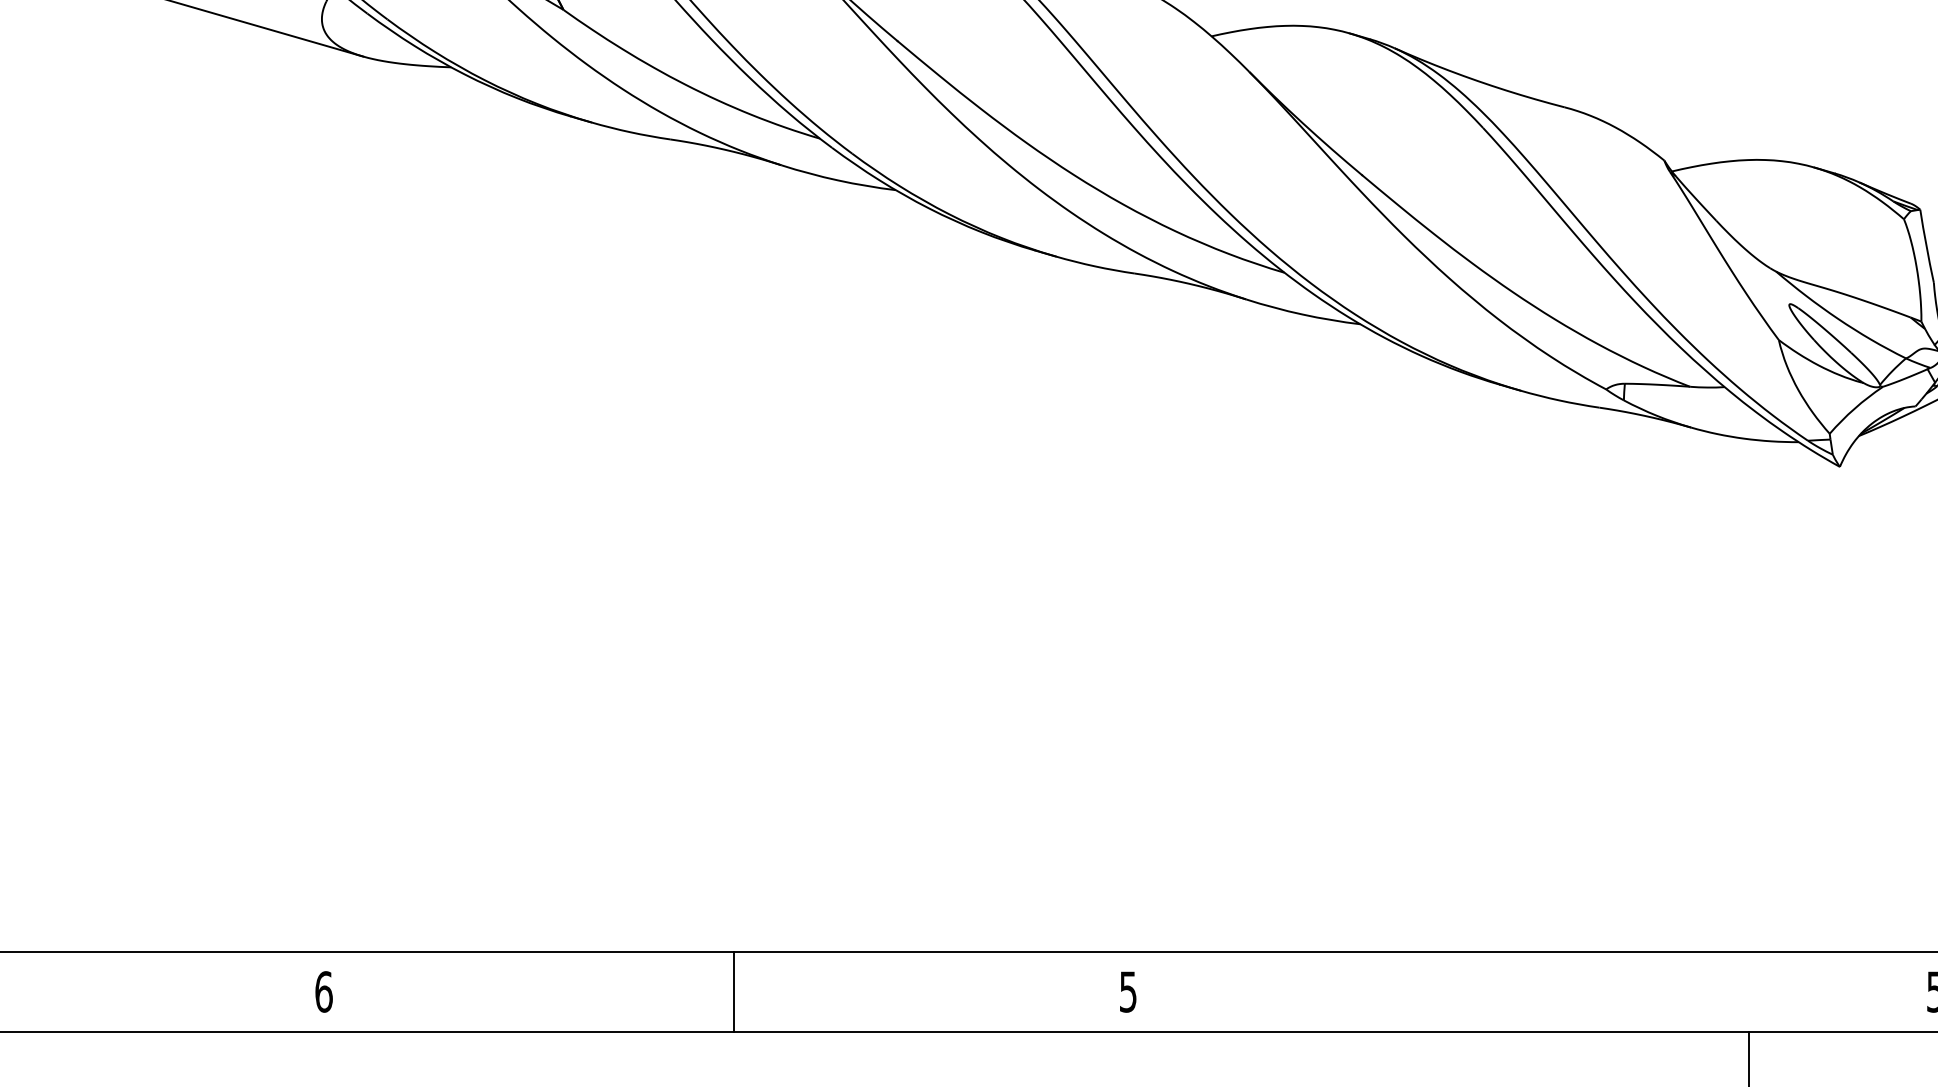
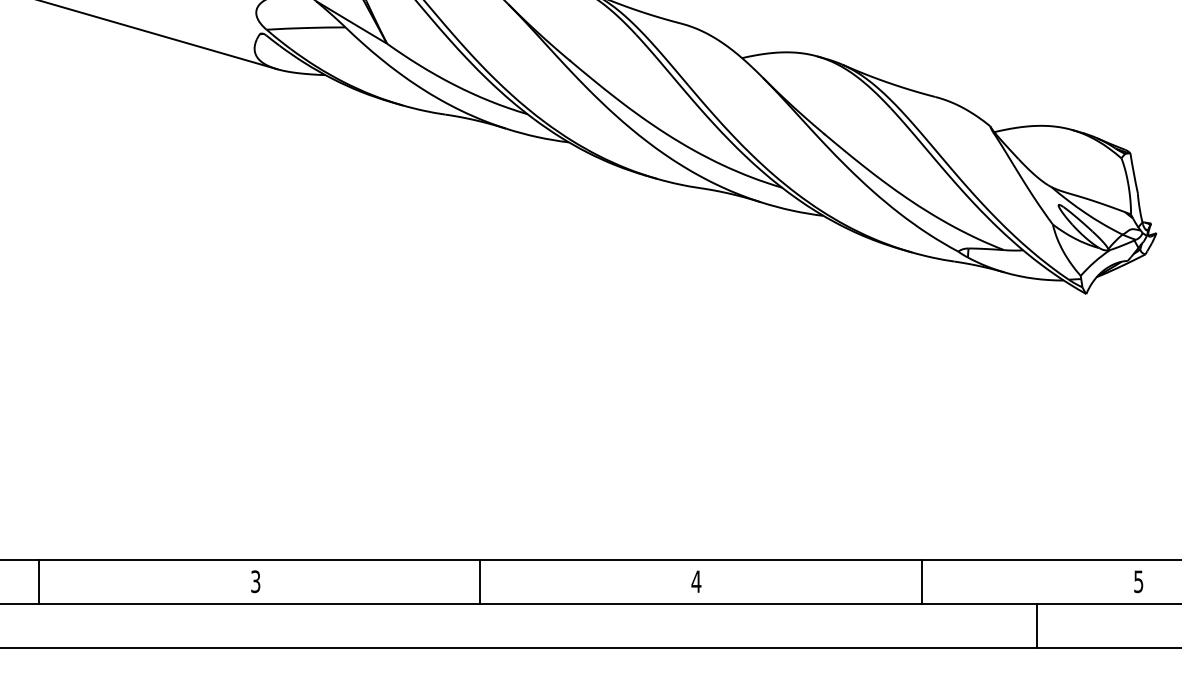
text: (323, 991) -> (255, 581), 6 -> 3
text: (1128, 991) -> (696, 581), 5 -> 4
line: (1539, 991) -> (921, 581), added

